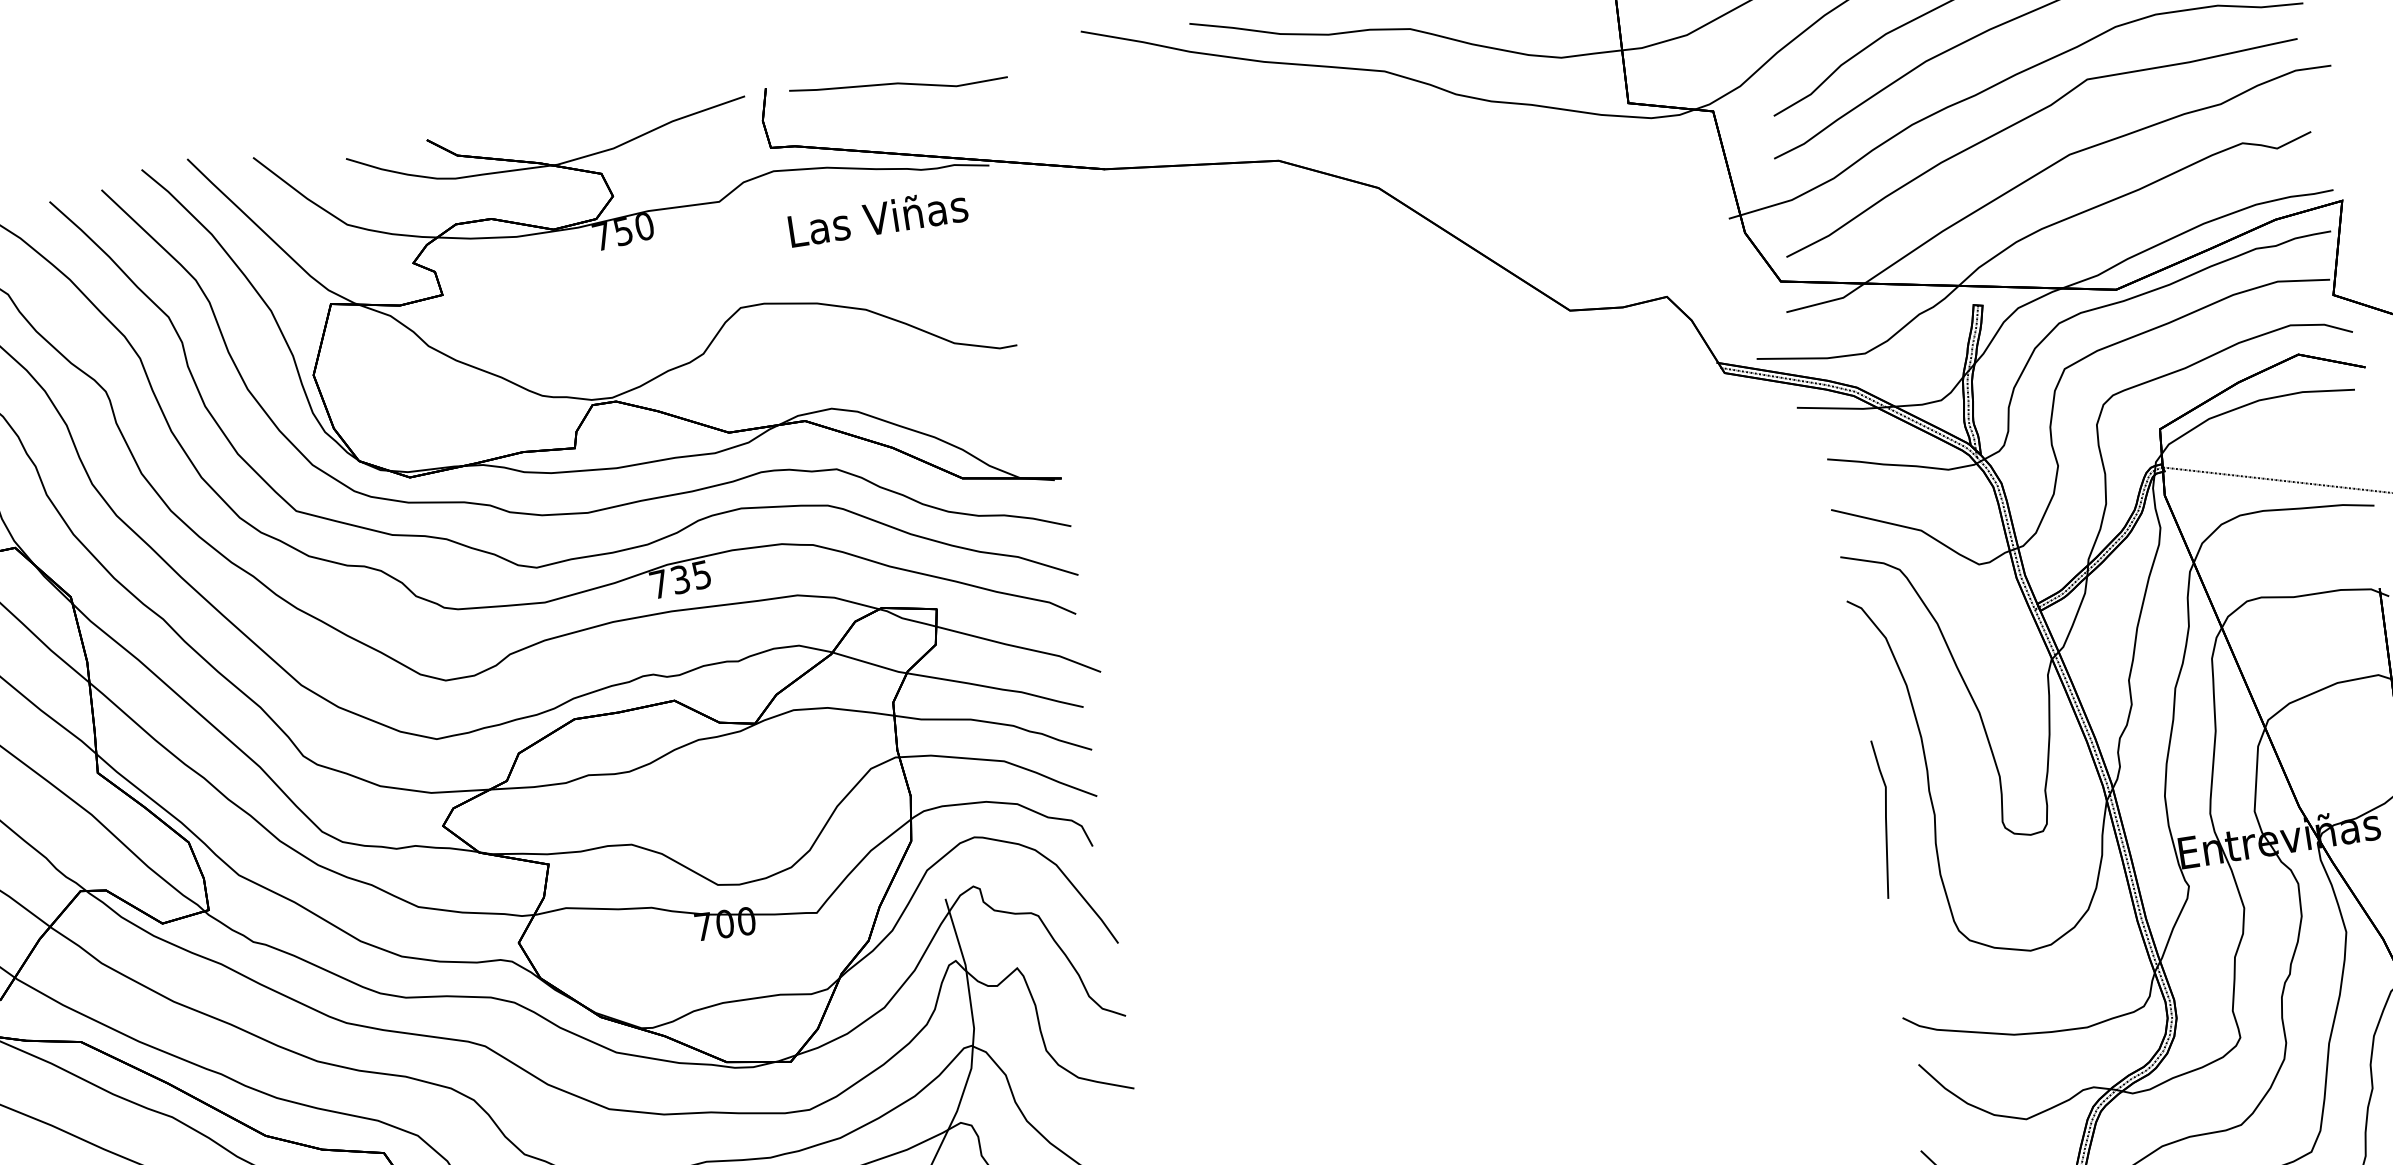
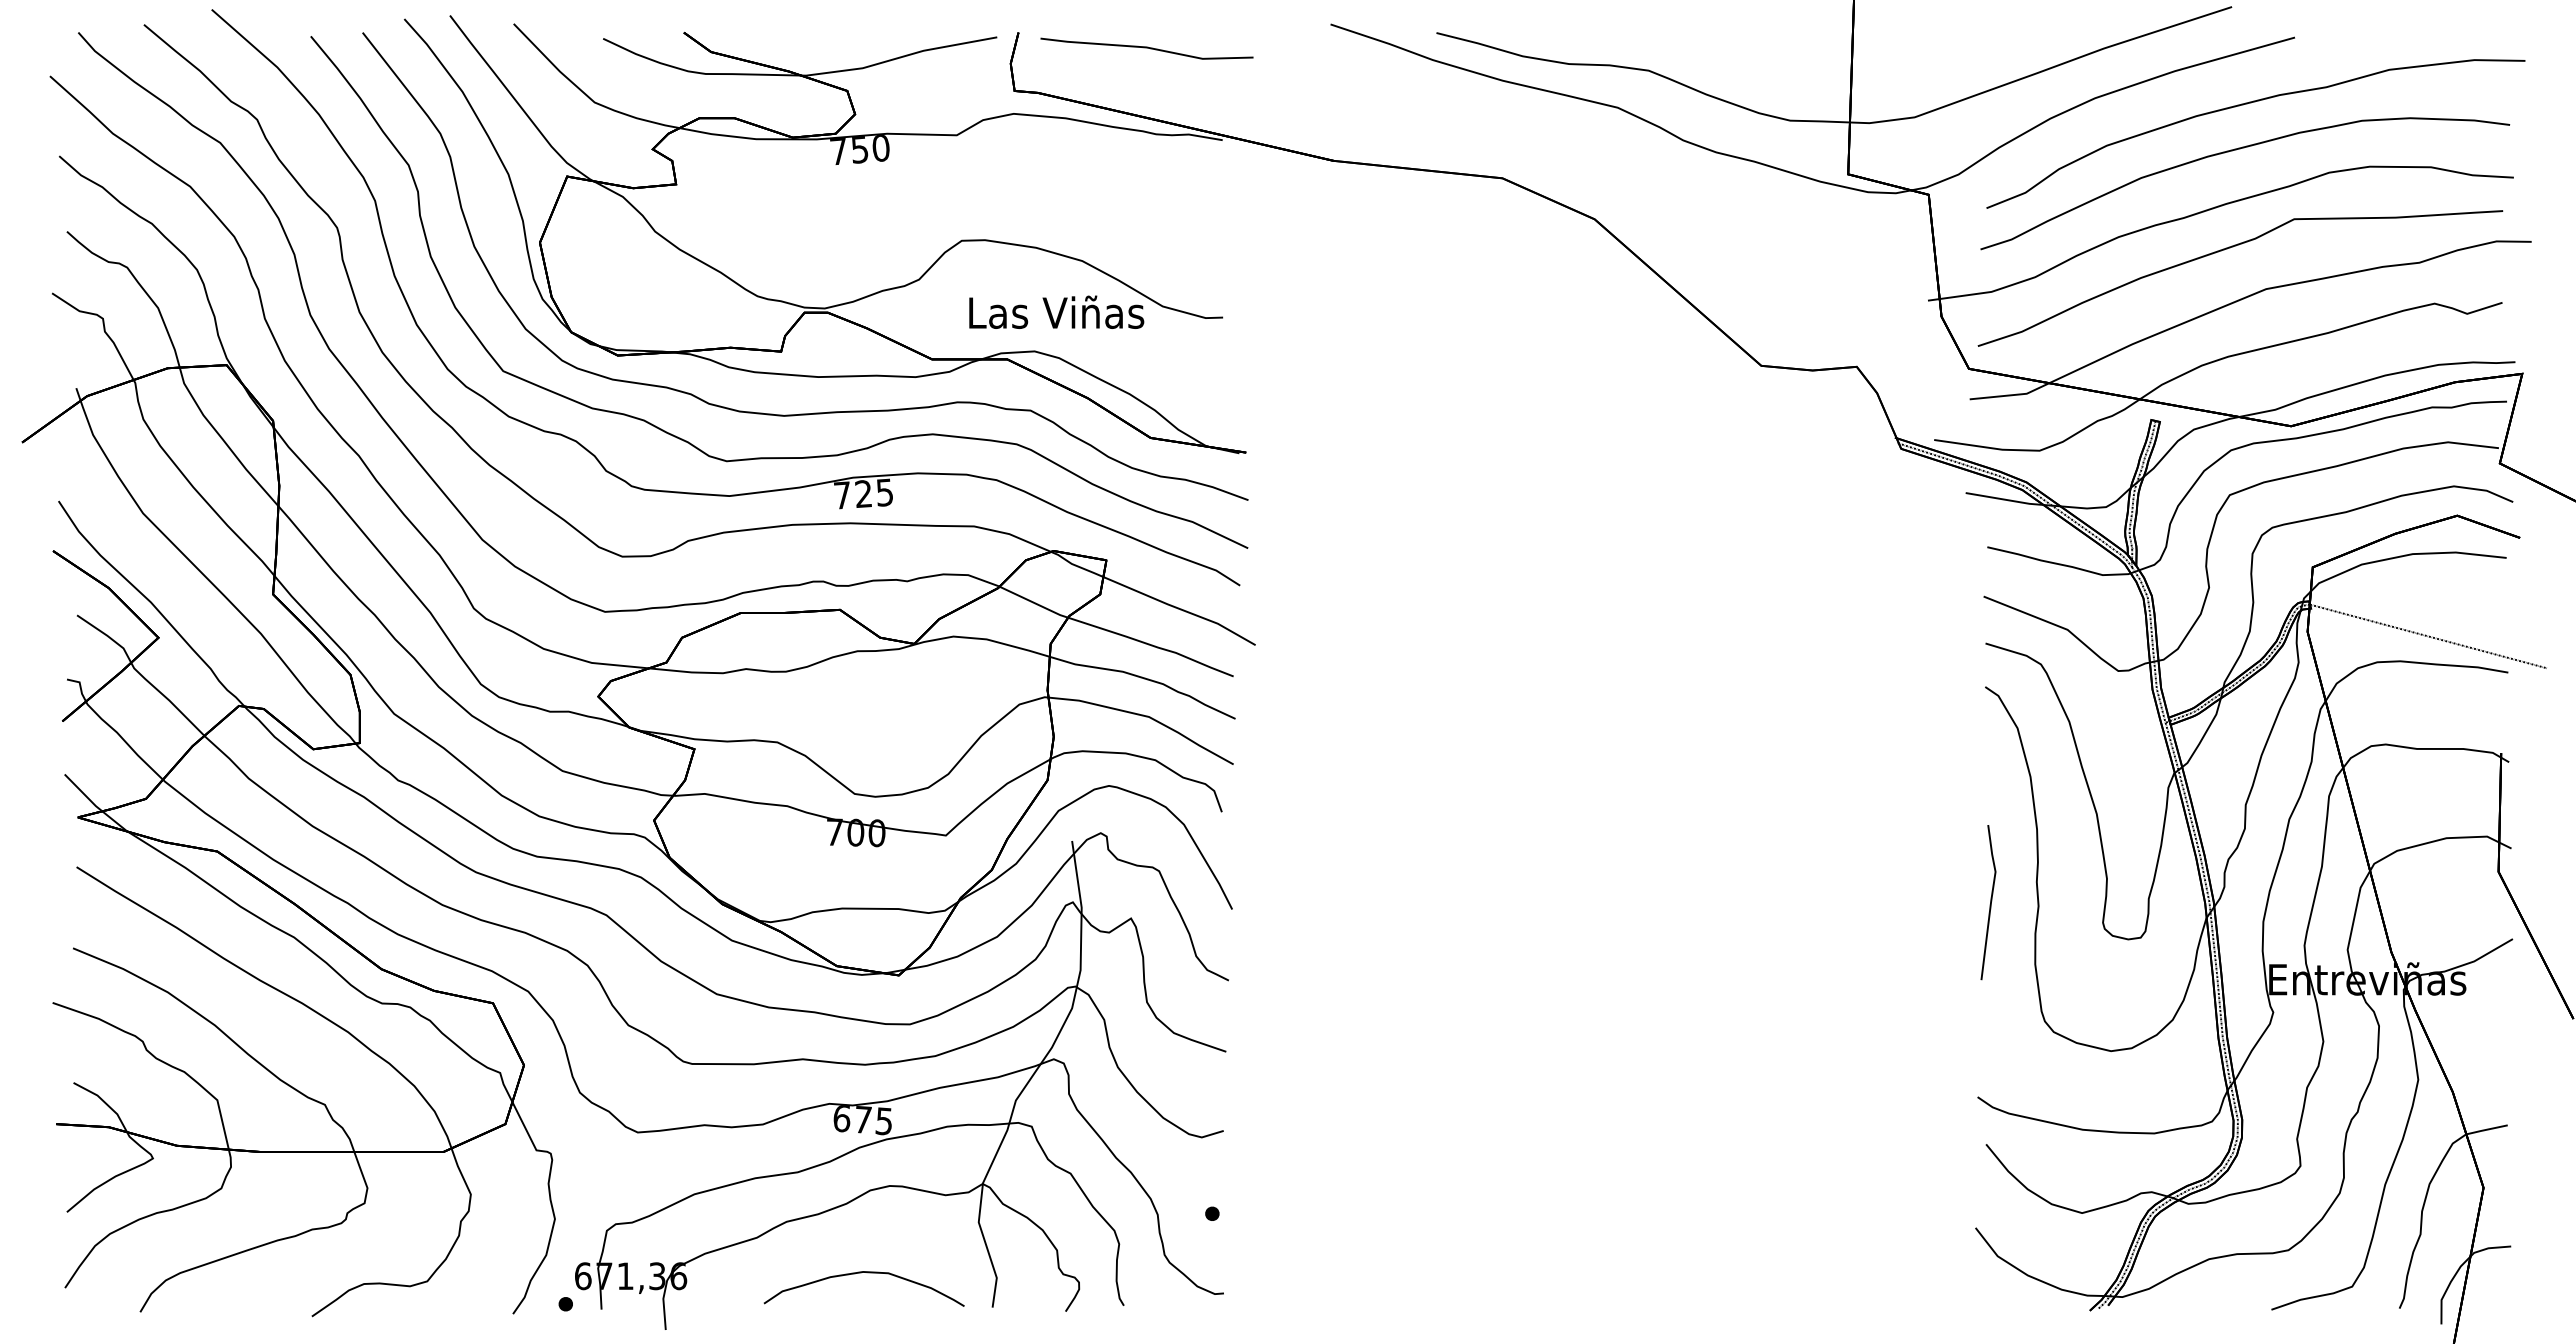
text: (877, 217) -> (1056, 311), moved
text: (680, 580) -> (863, 494), 735 -> 725

